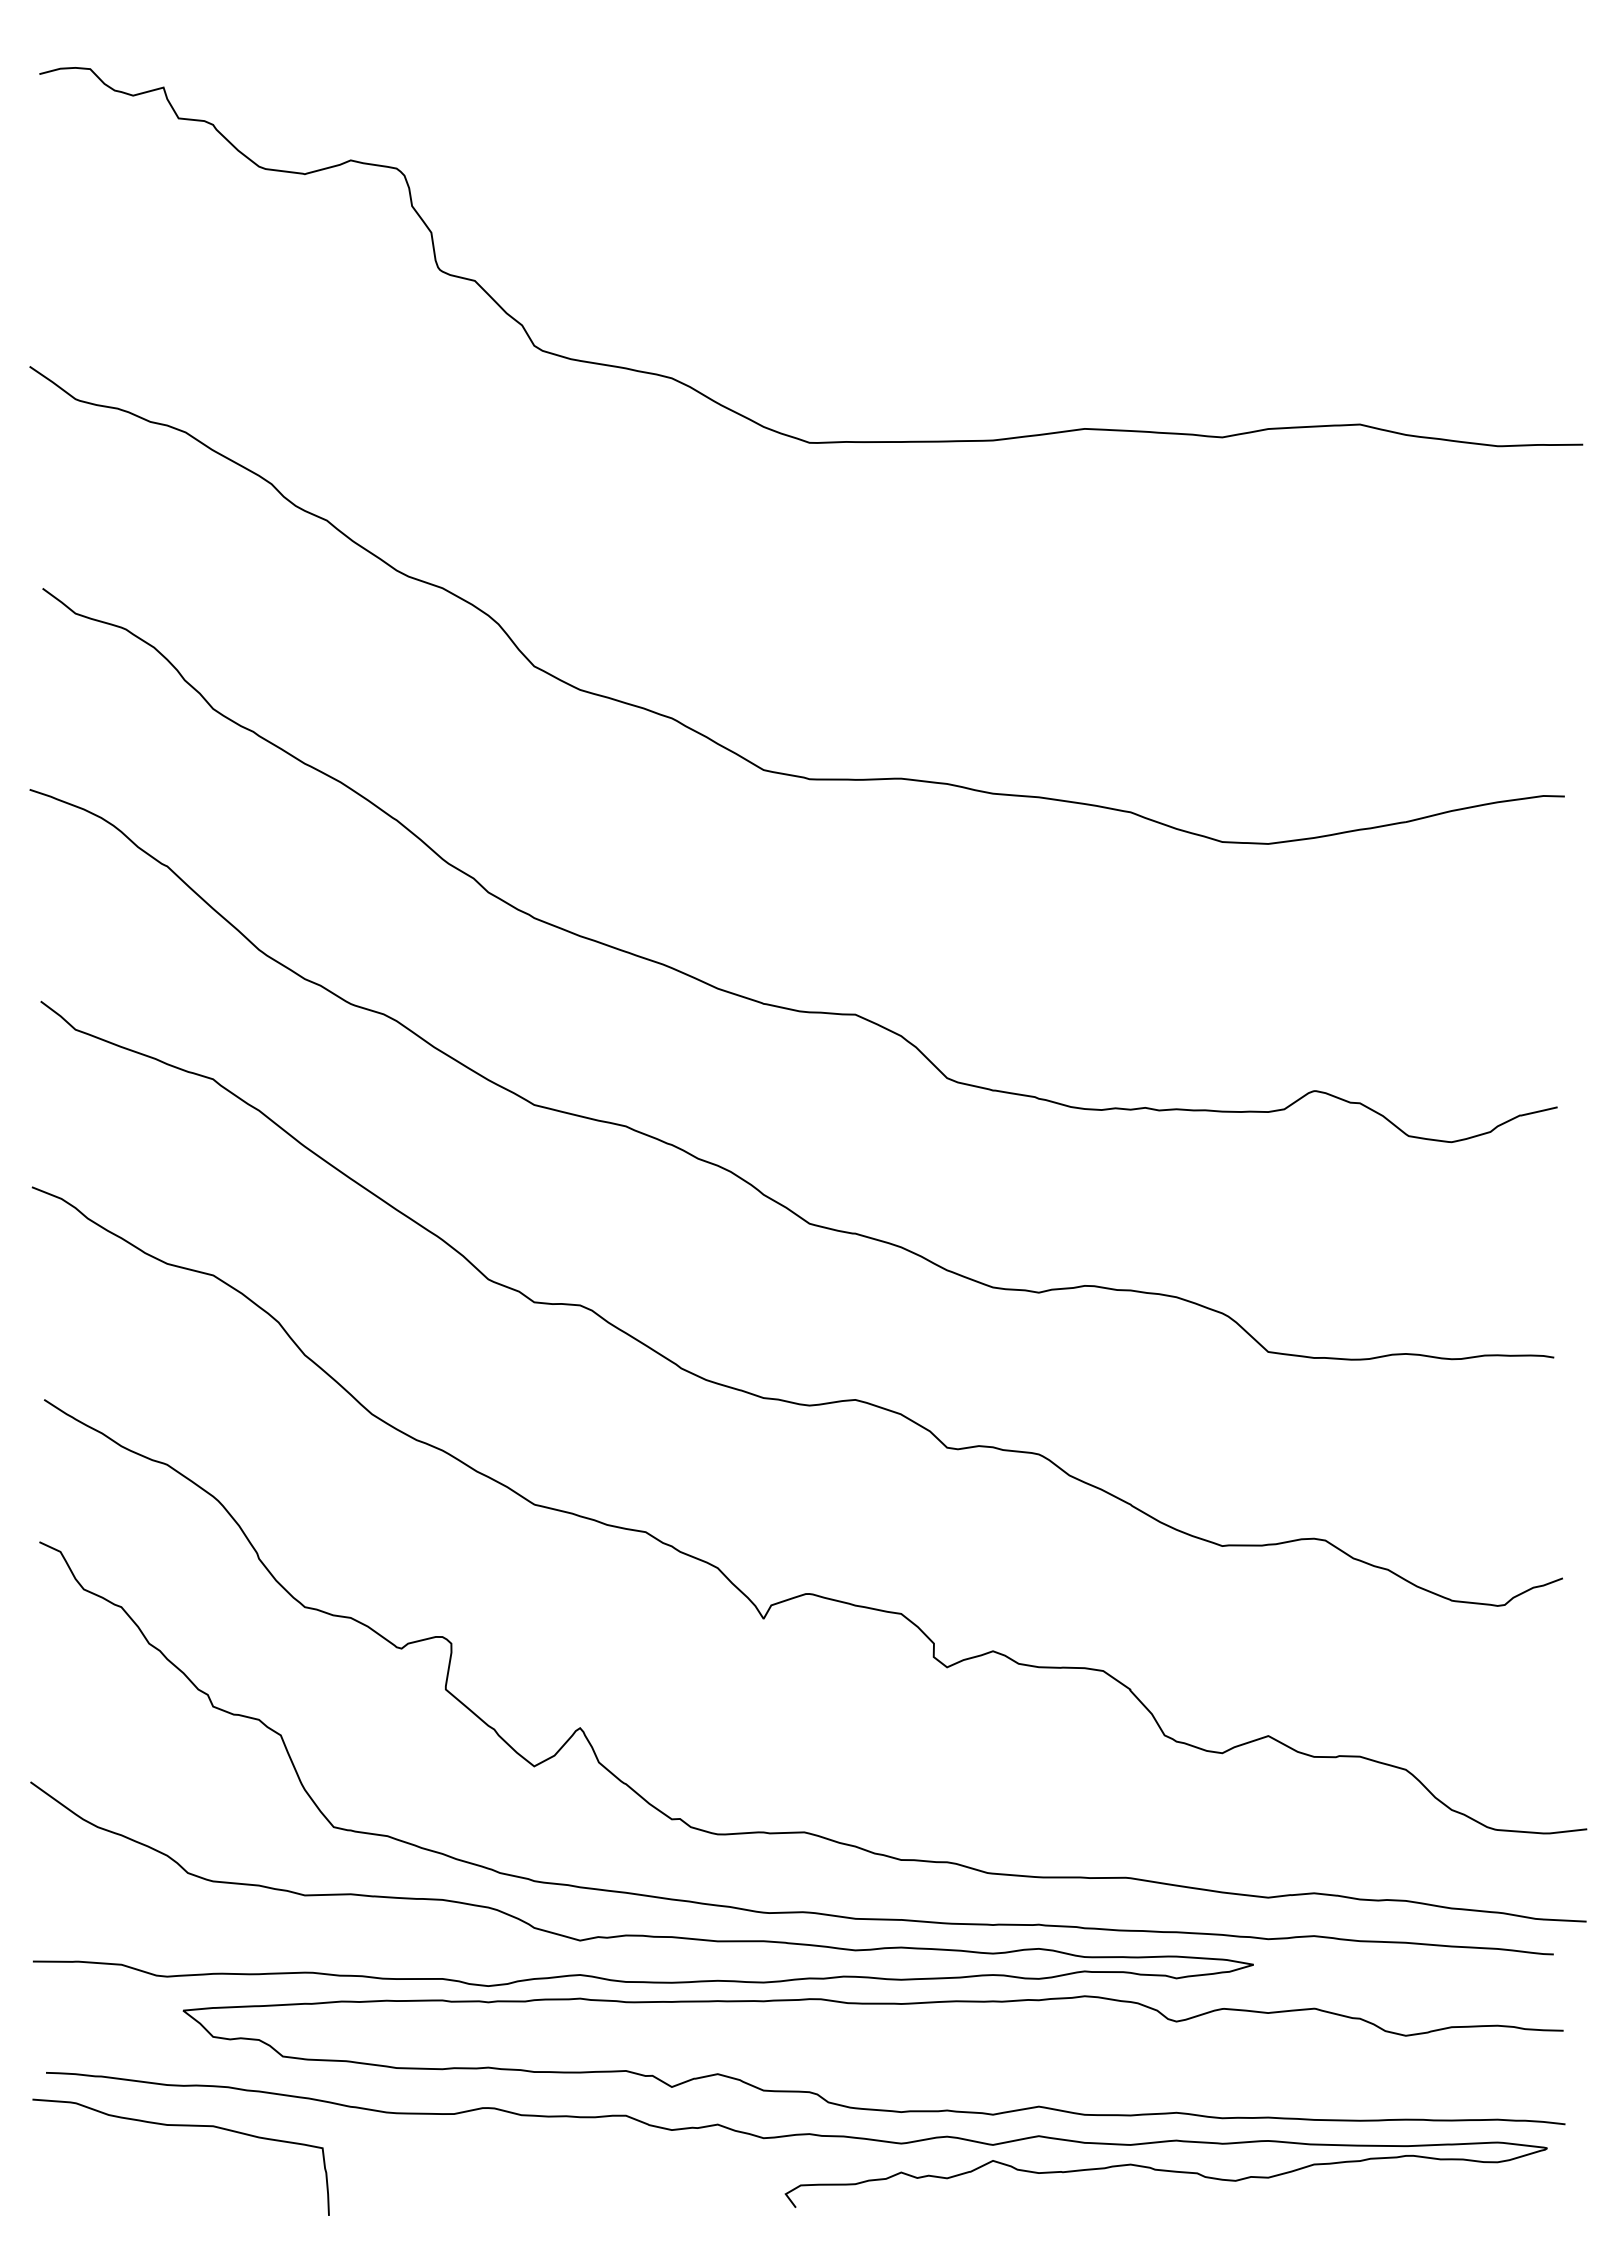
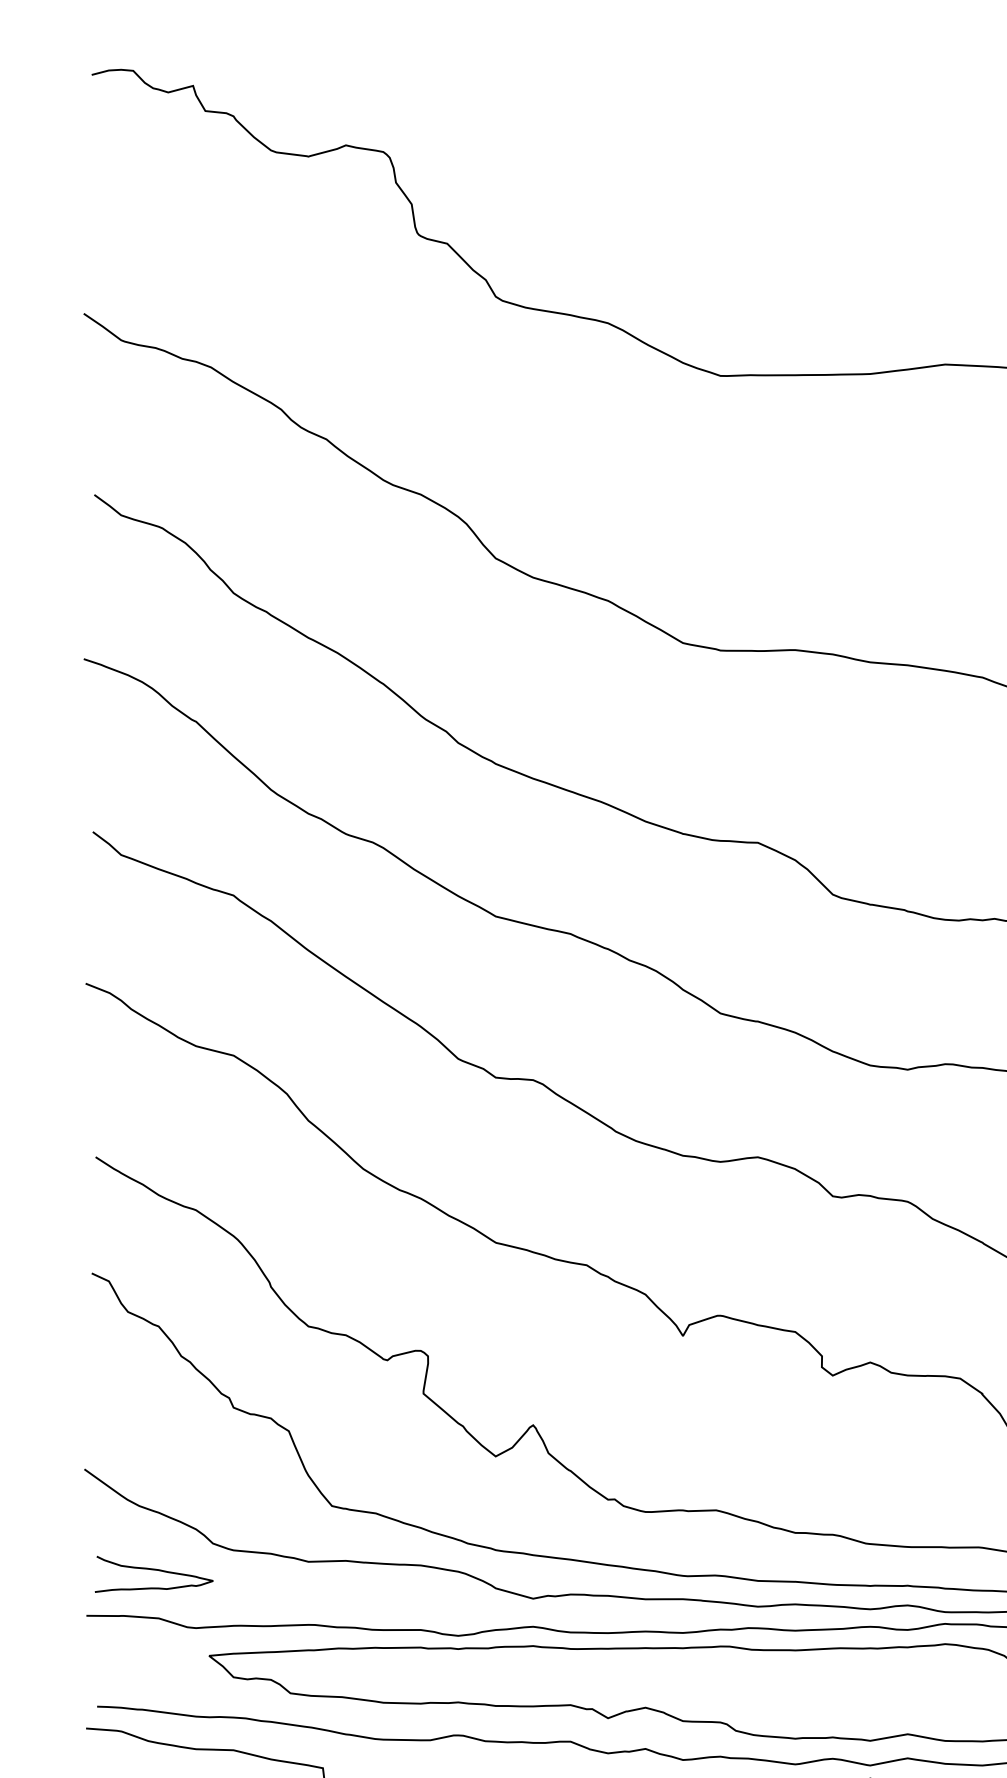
curve: (115, 1905) -> (153, 1570), added

